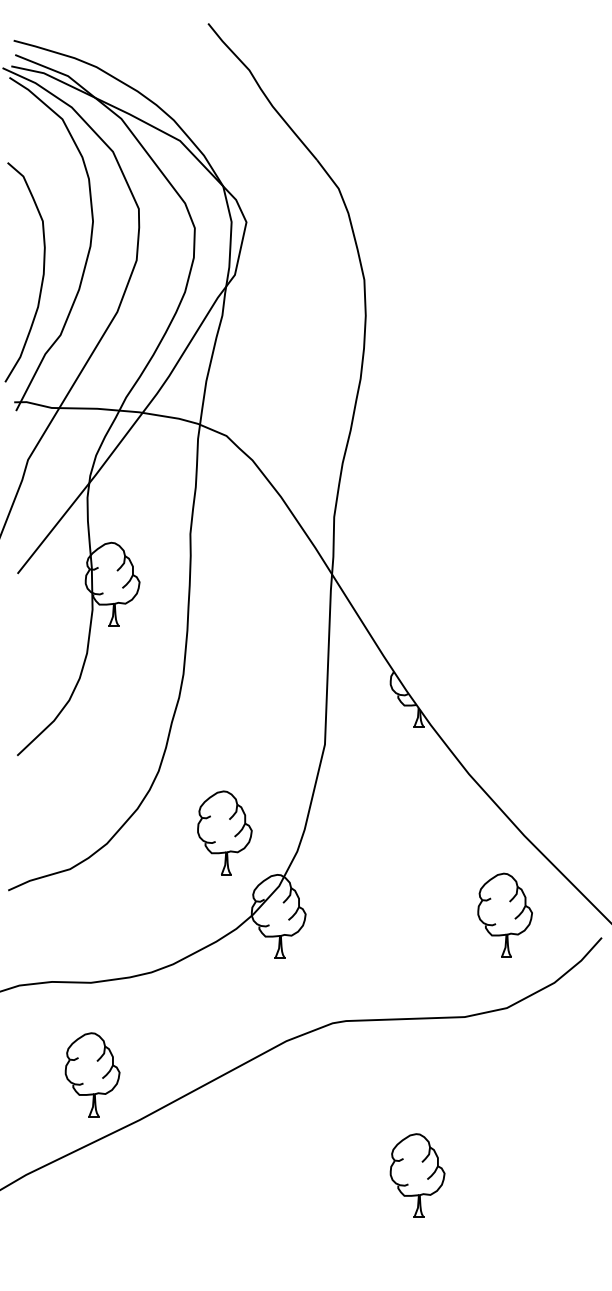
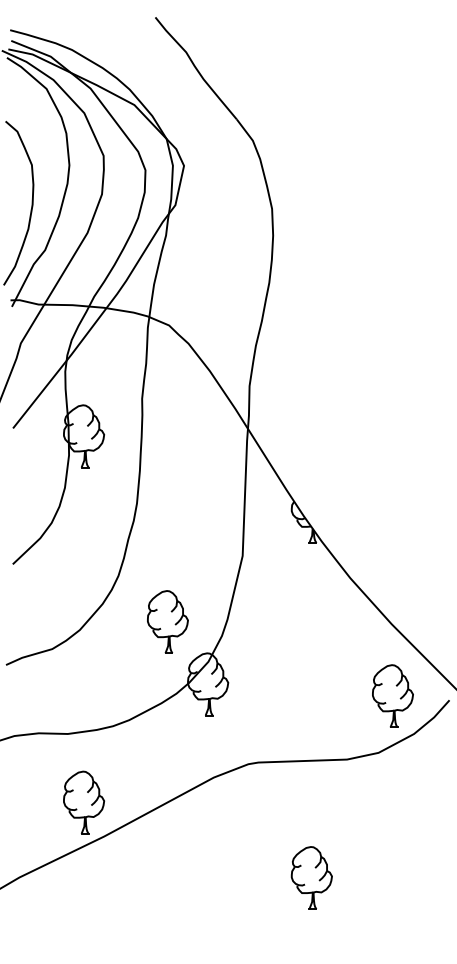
part: (504, 914) -> (392, 695), moved
part: (92, 1074) -> (83, 802), moved

